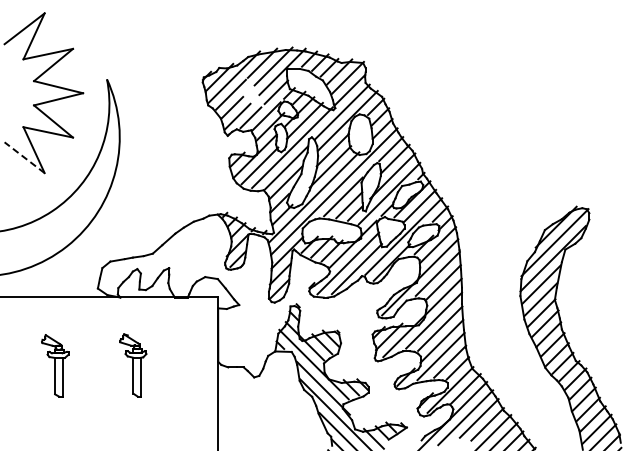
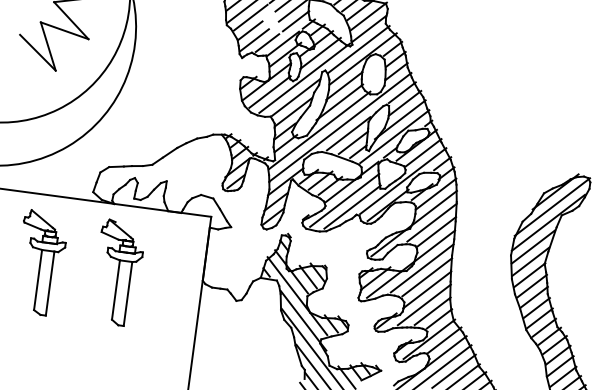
line: (24, 157) -> (37, 52), dashed -> solid
part: (55, 365) -> (41, 262), size x1.67
part: (133, 365) -> (118, 273), size x1.67

